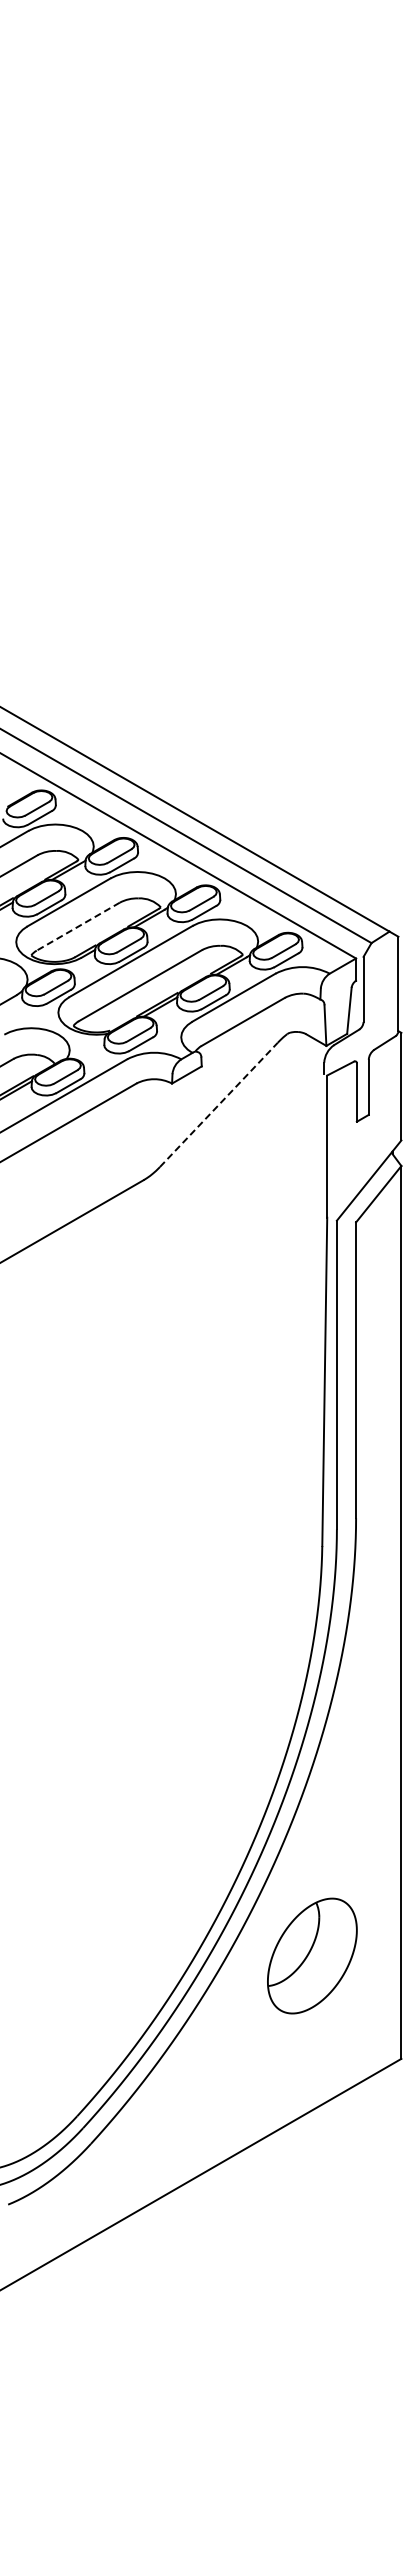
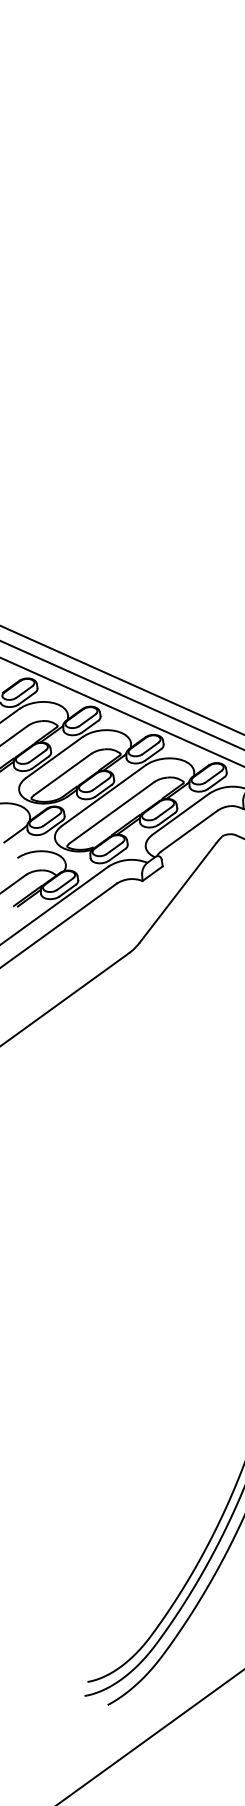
line: (78, 926) -> (63, 774), dashed -> solid
line: (218, 1104) -> (177, 892), dashed -> solid

